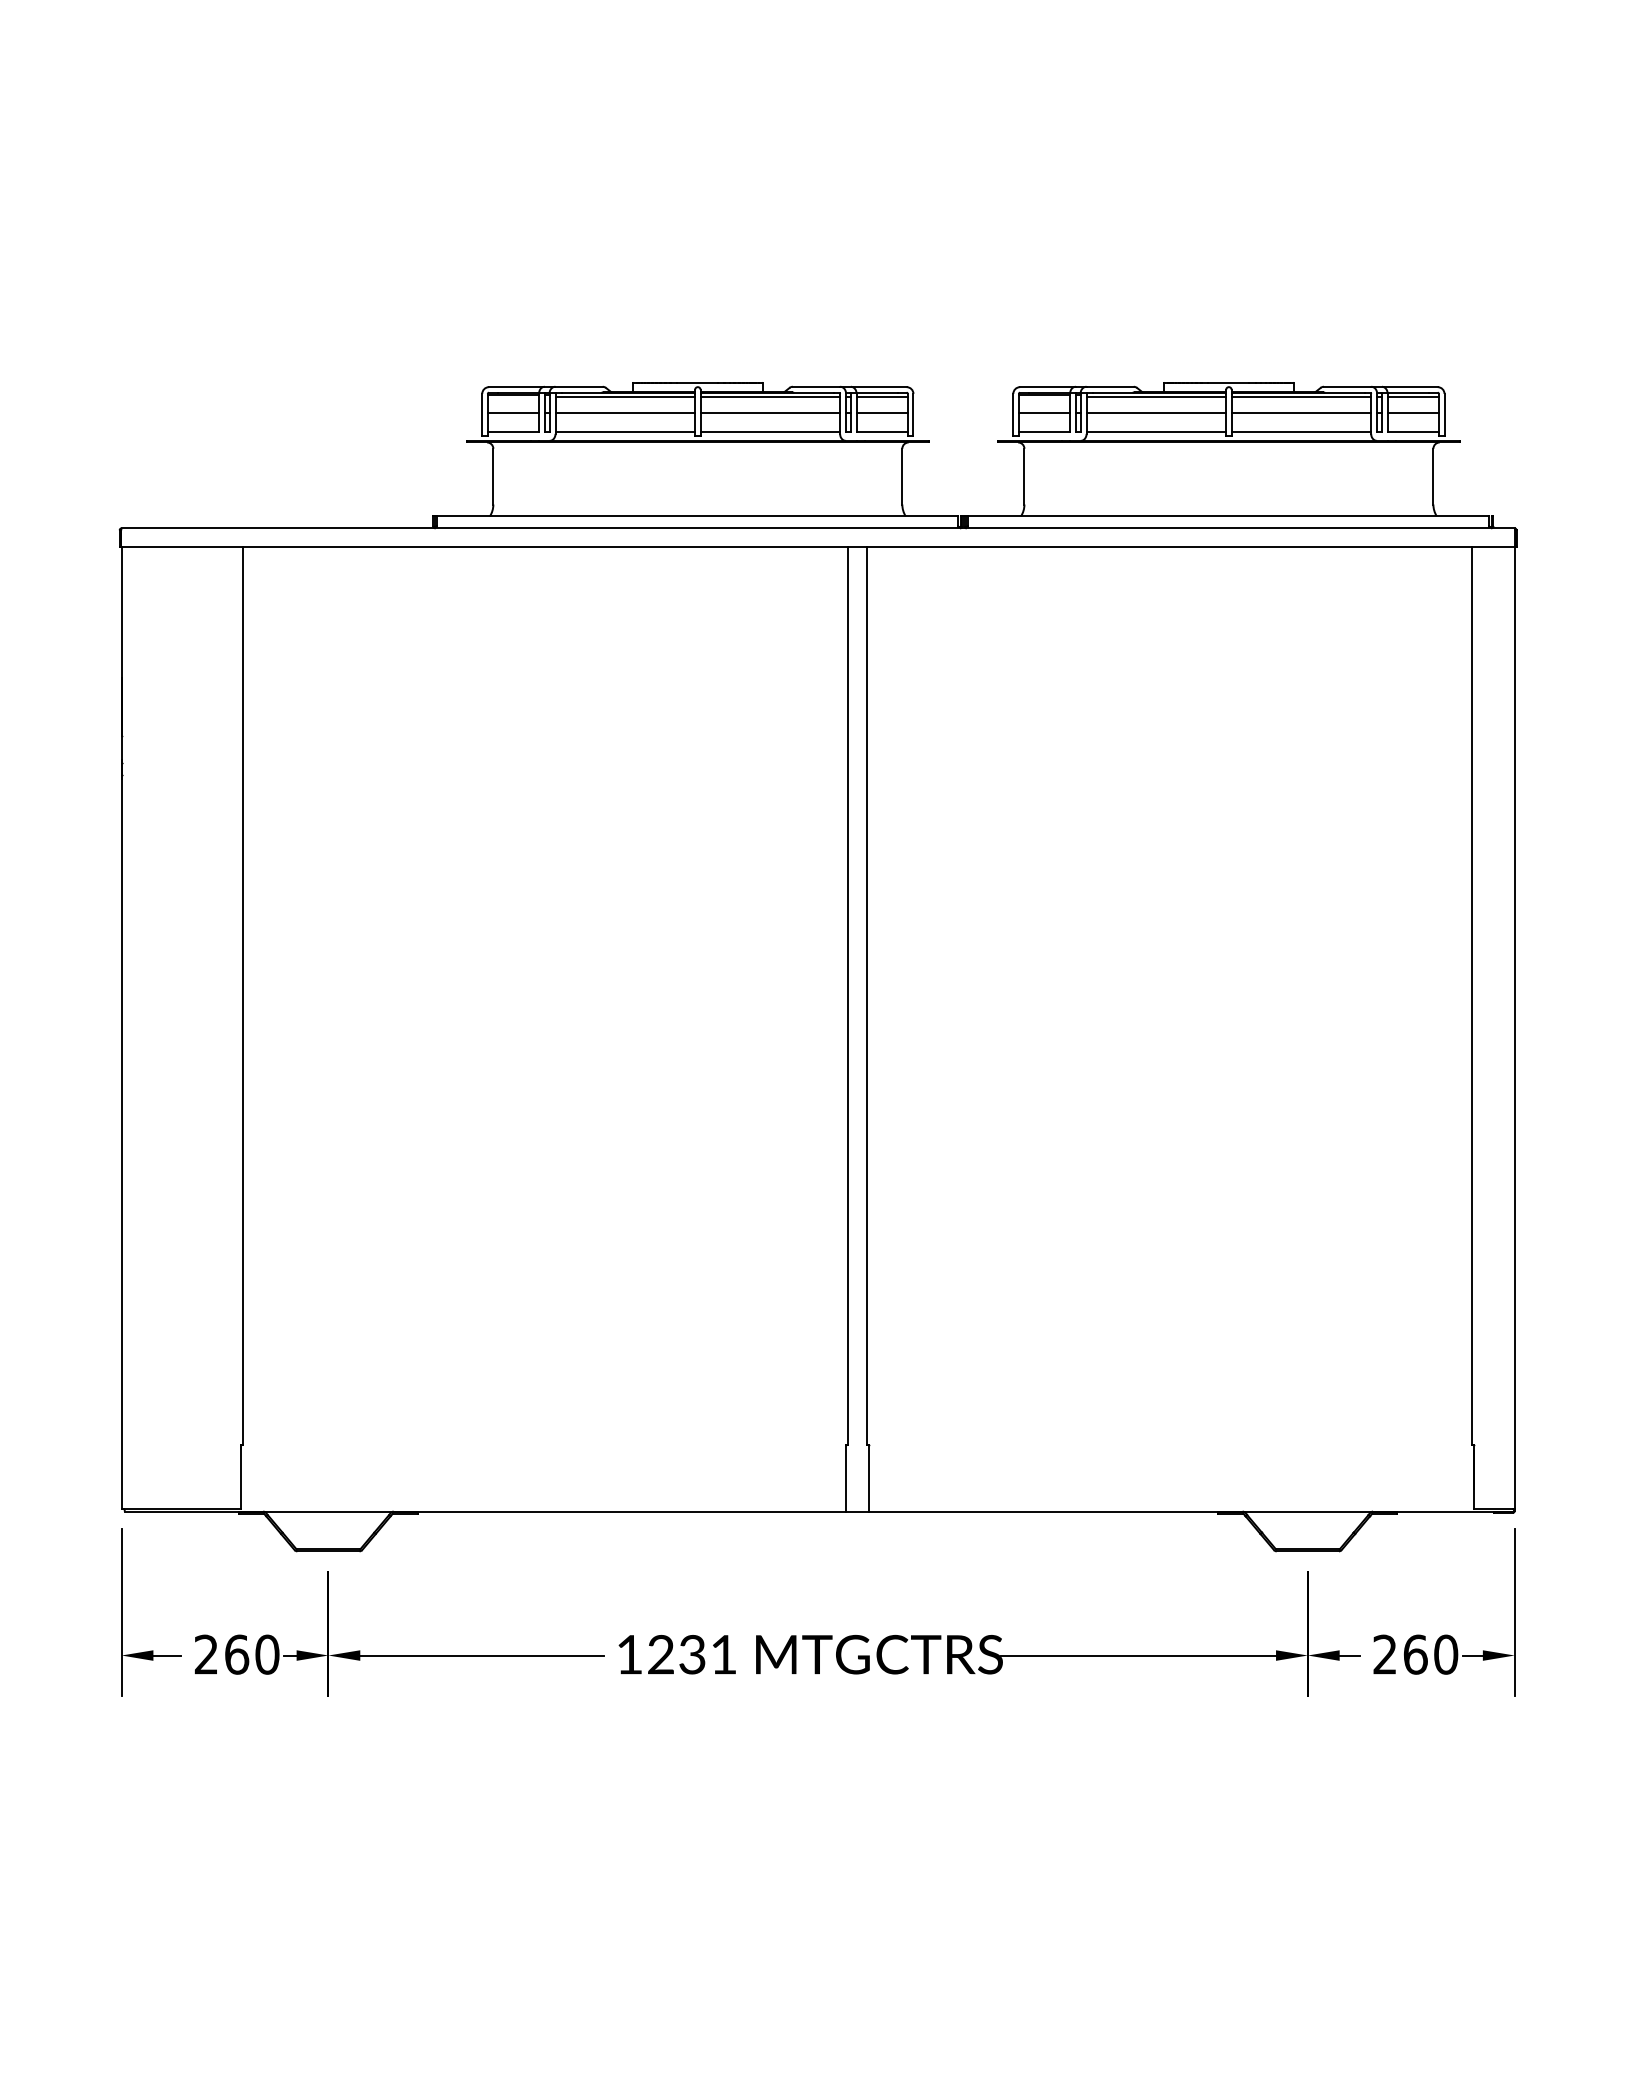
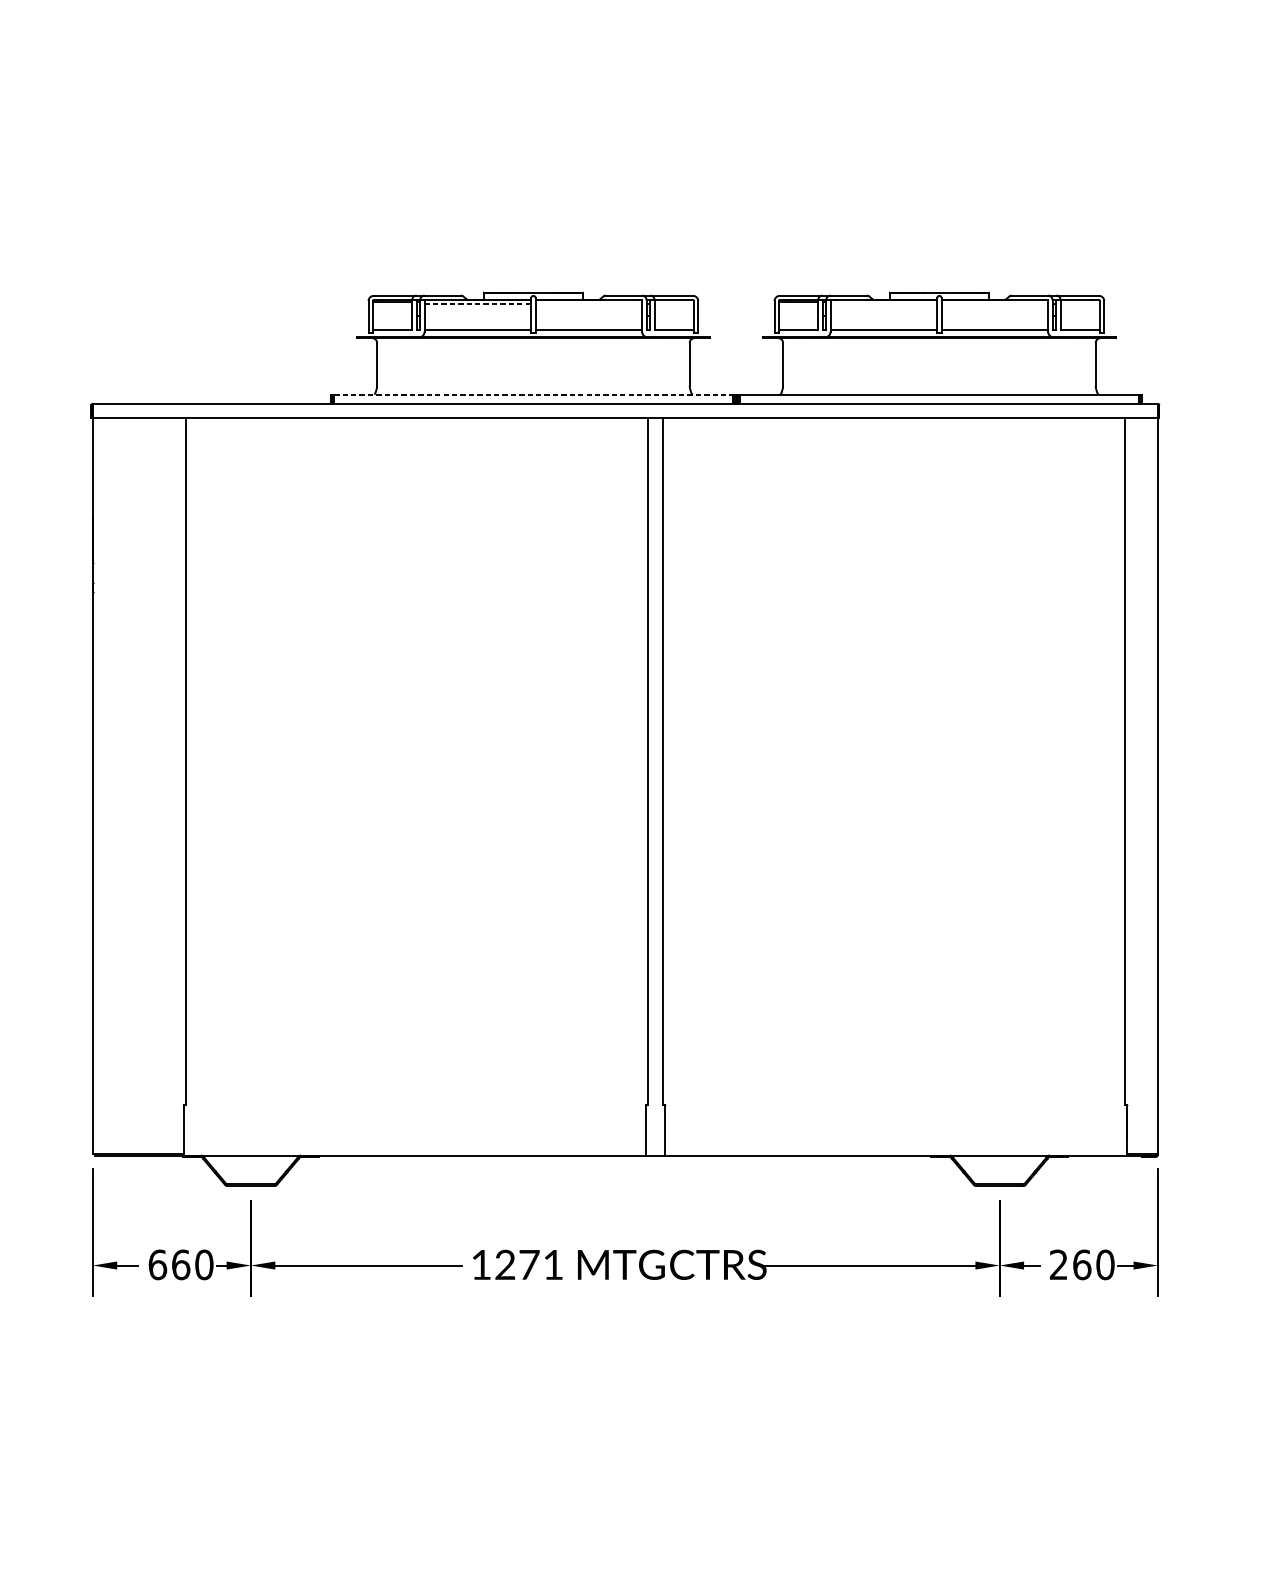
line: (625, 397) -> (478, 303), solid -> dashed
line: (770, 397) -> (588, 303), removed
line: (881, 397) -> (673, 303), removed
line: (1156, 397) -> (884, 303), removed
line: (1301, 397) -> (994, 303), removed
line: (1412, 397) -> (1079, 303), removed
line: (513, 413) -> (392, 316), removed
line: (625, 413) -> (478, 316), removed
line: (770, 413) -> (588, 316), removed
line: (881, 413) -> (673, 316), removed
line: (1044, 413) -> (798, 316), removed
line: (1156, 413) -> (884, 316), removed
line: (1301, 413) -> (994, 316), removed
line: (1412, 413) -> (1079, 316), removed
line: (697, 516) -> (533, 394), solid -> dashed
text: (206, 1654) -> (157, 1264), 260 -> 660
text: (692, 1654) -> (529, 1264), 1231 -> 1271

